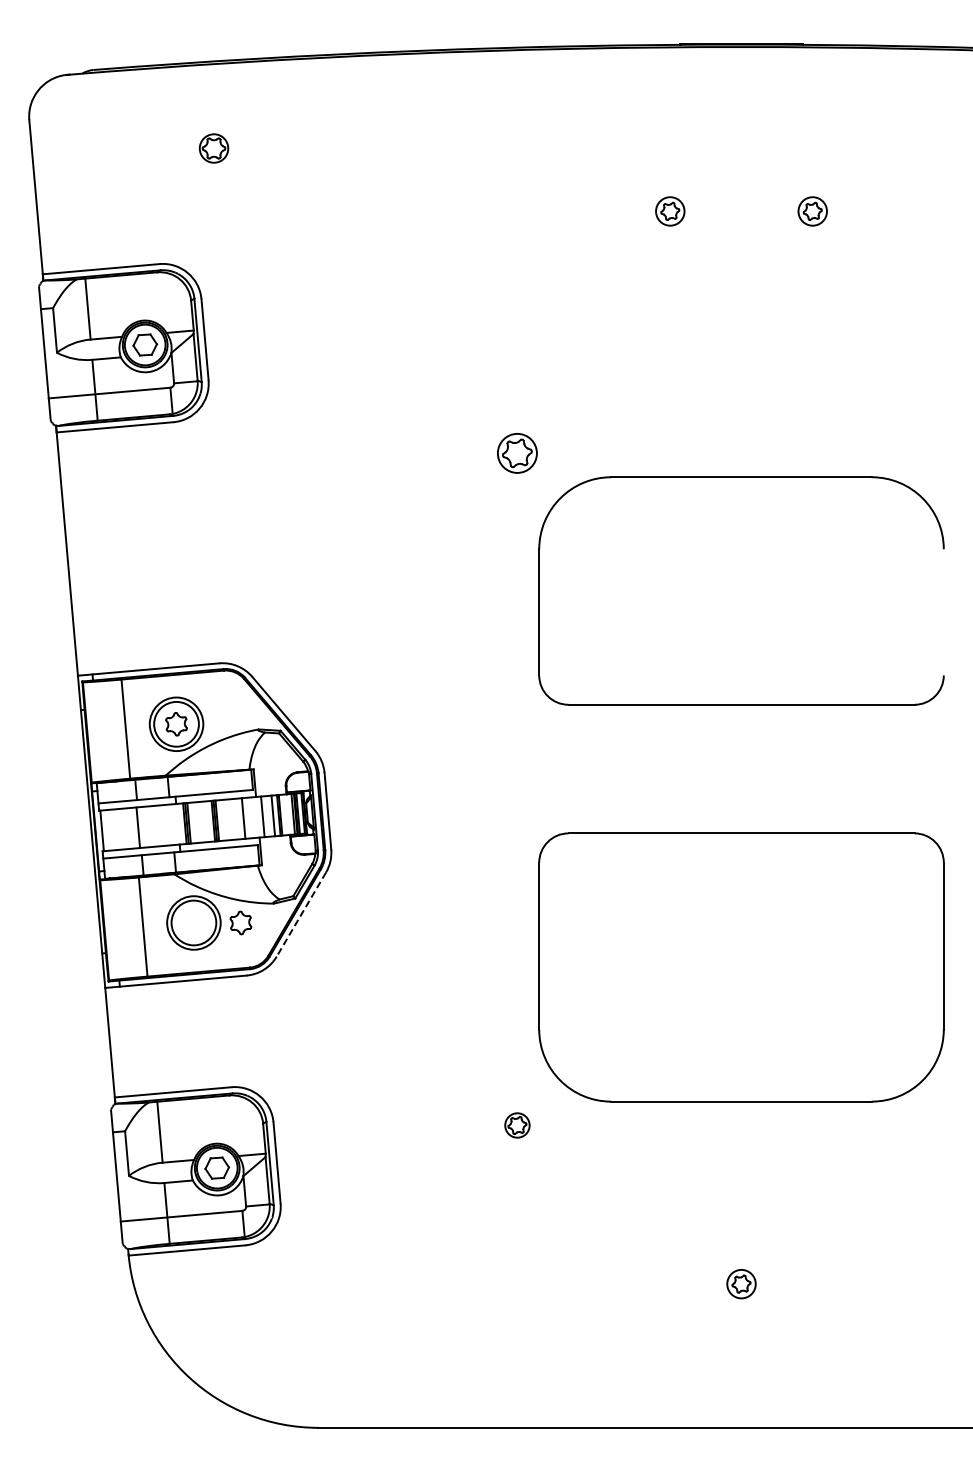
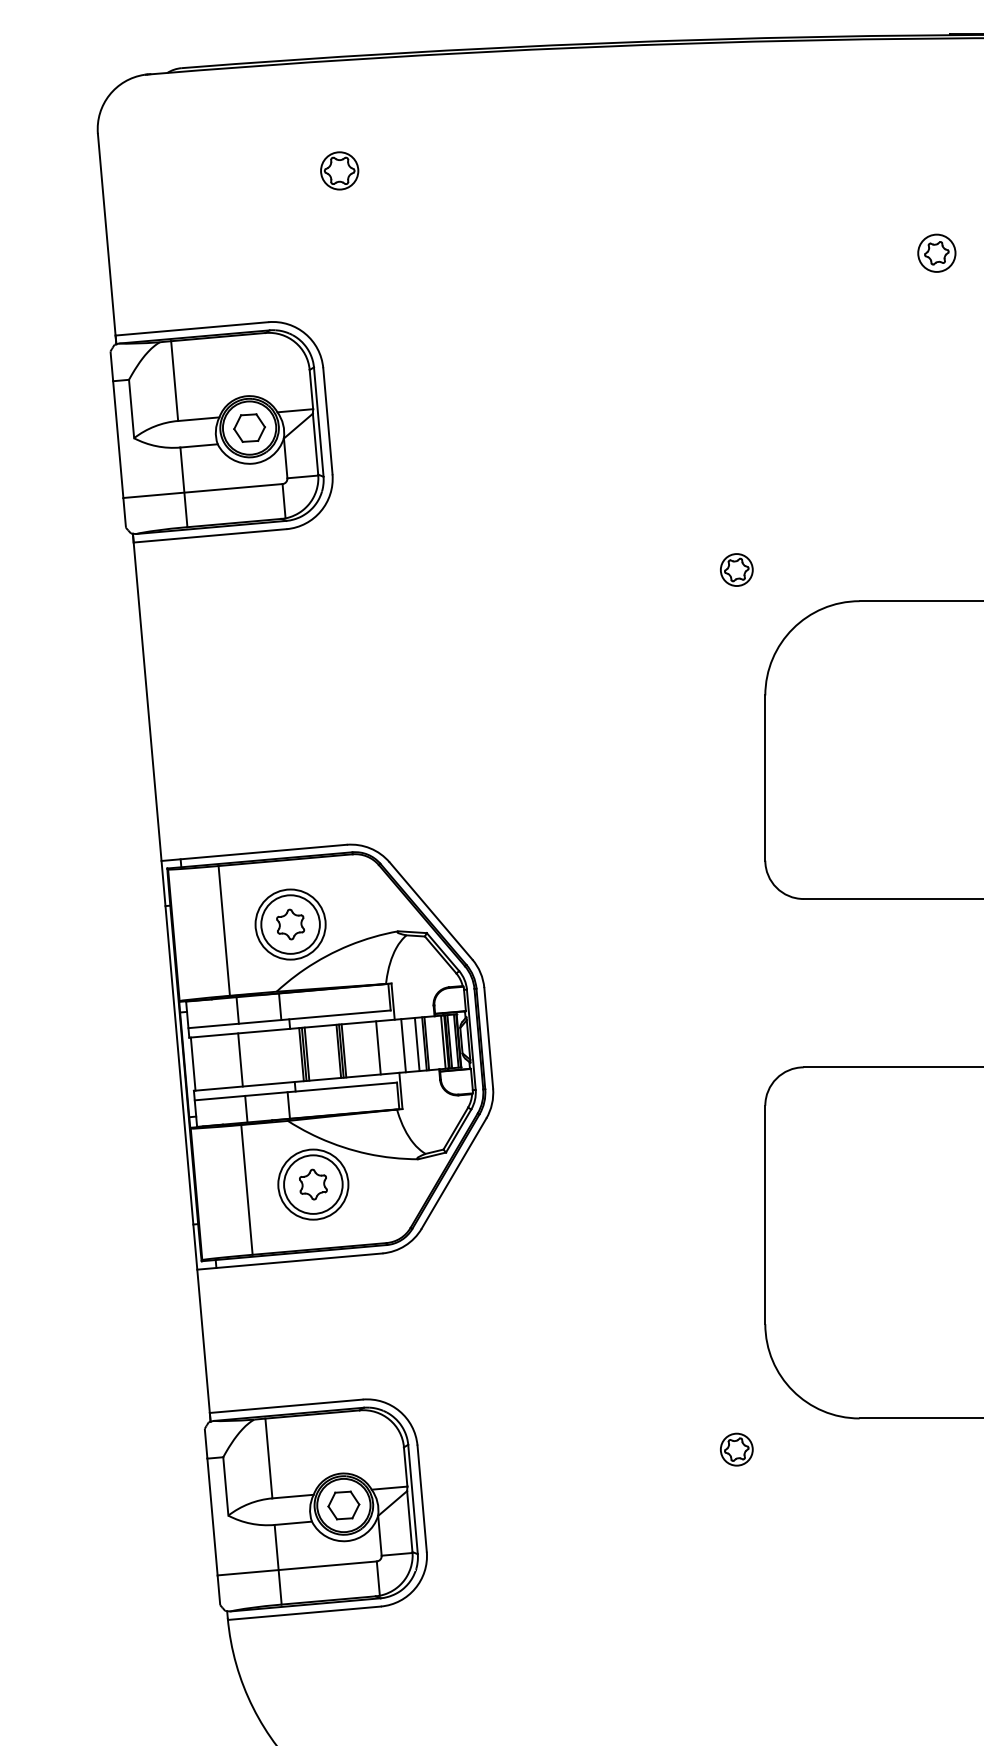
part: (517, 453) -> (736, 570), size x0.62
line: (301, 914) -> (454, 1173), dashed -> solid
part: (240, 922) -> (312, 1183), moved

